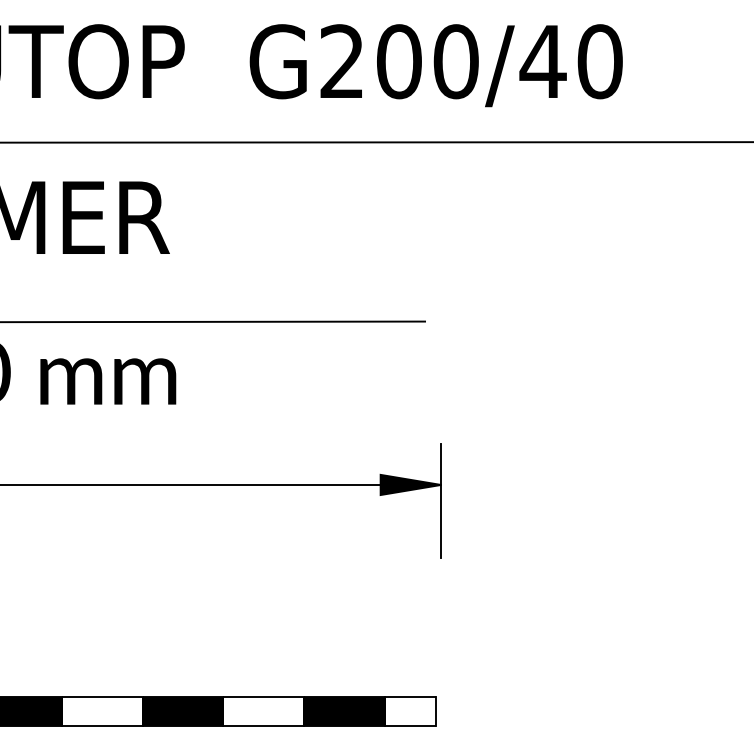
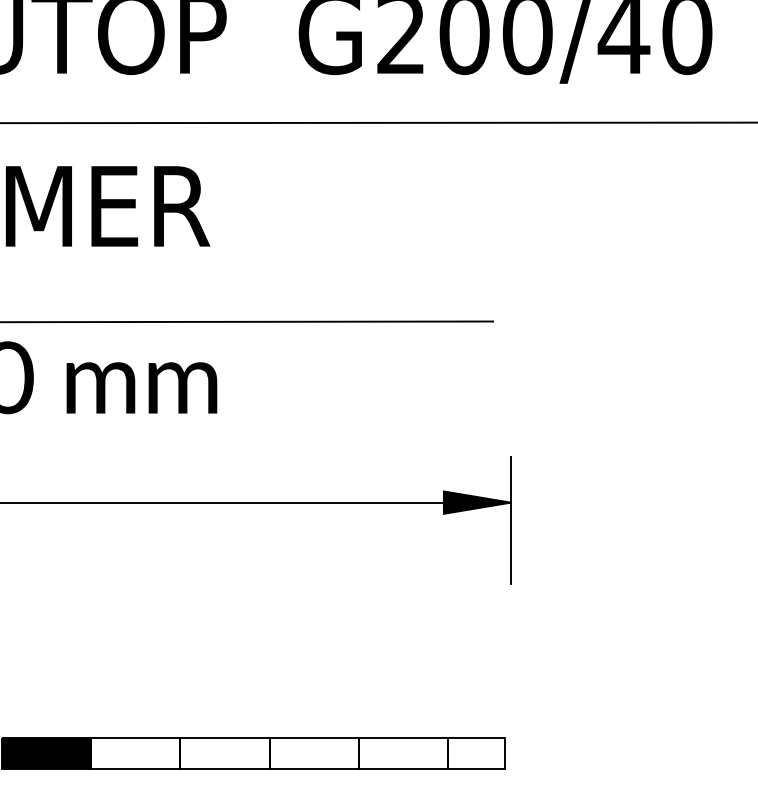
fill: (182, 711) -> (224, 753), removed
fill: (344, 711) -> (403, 753), removed

